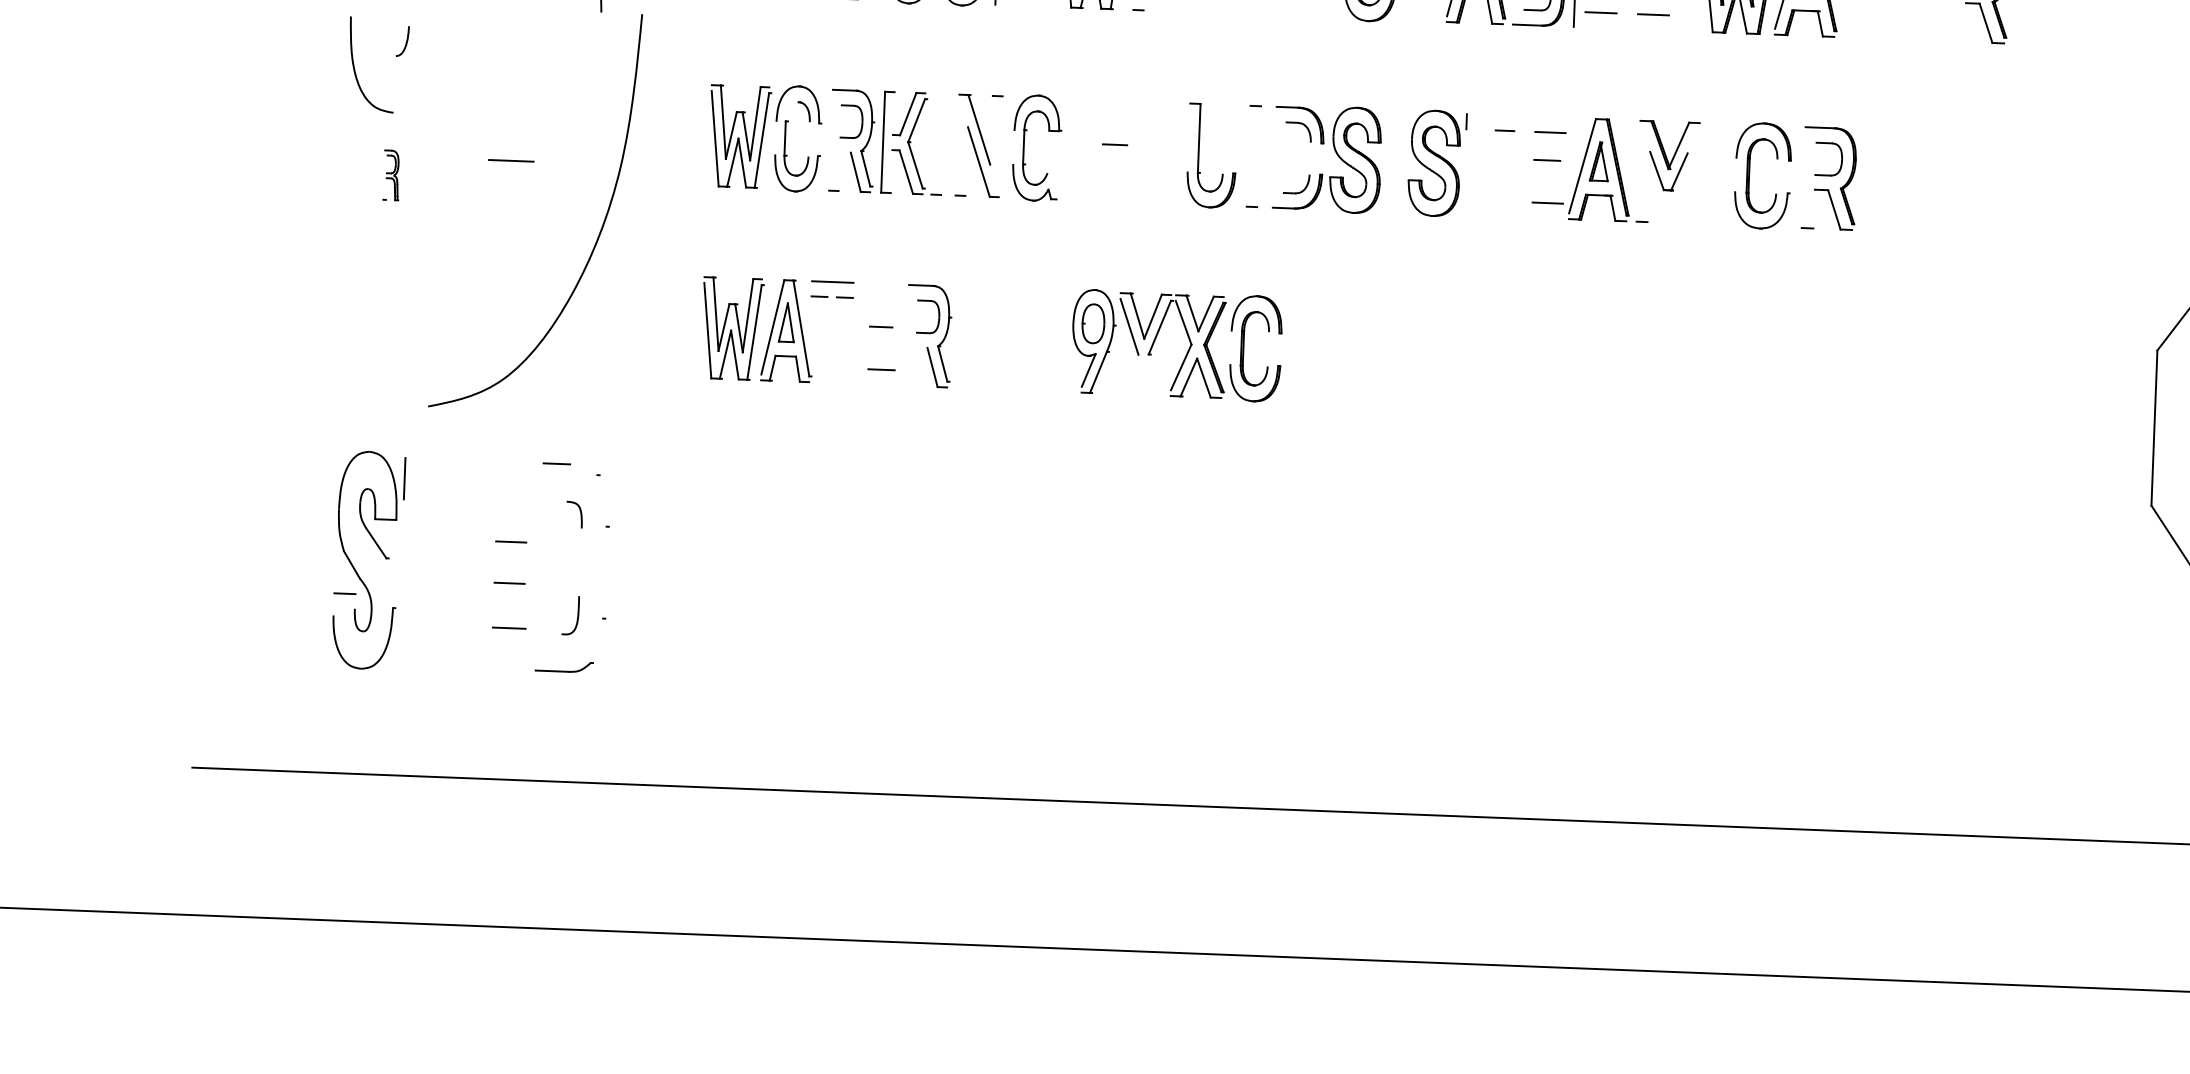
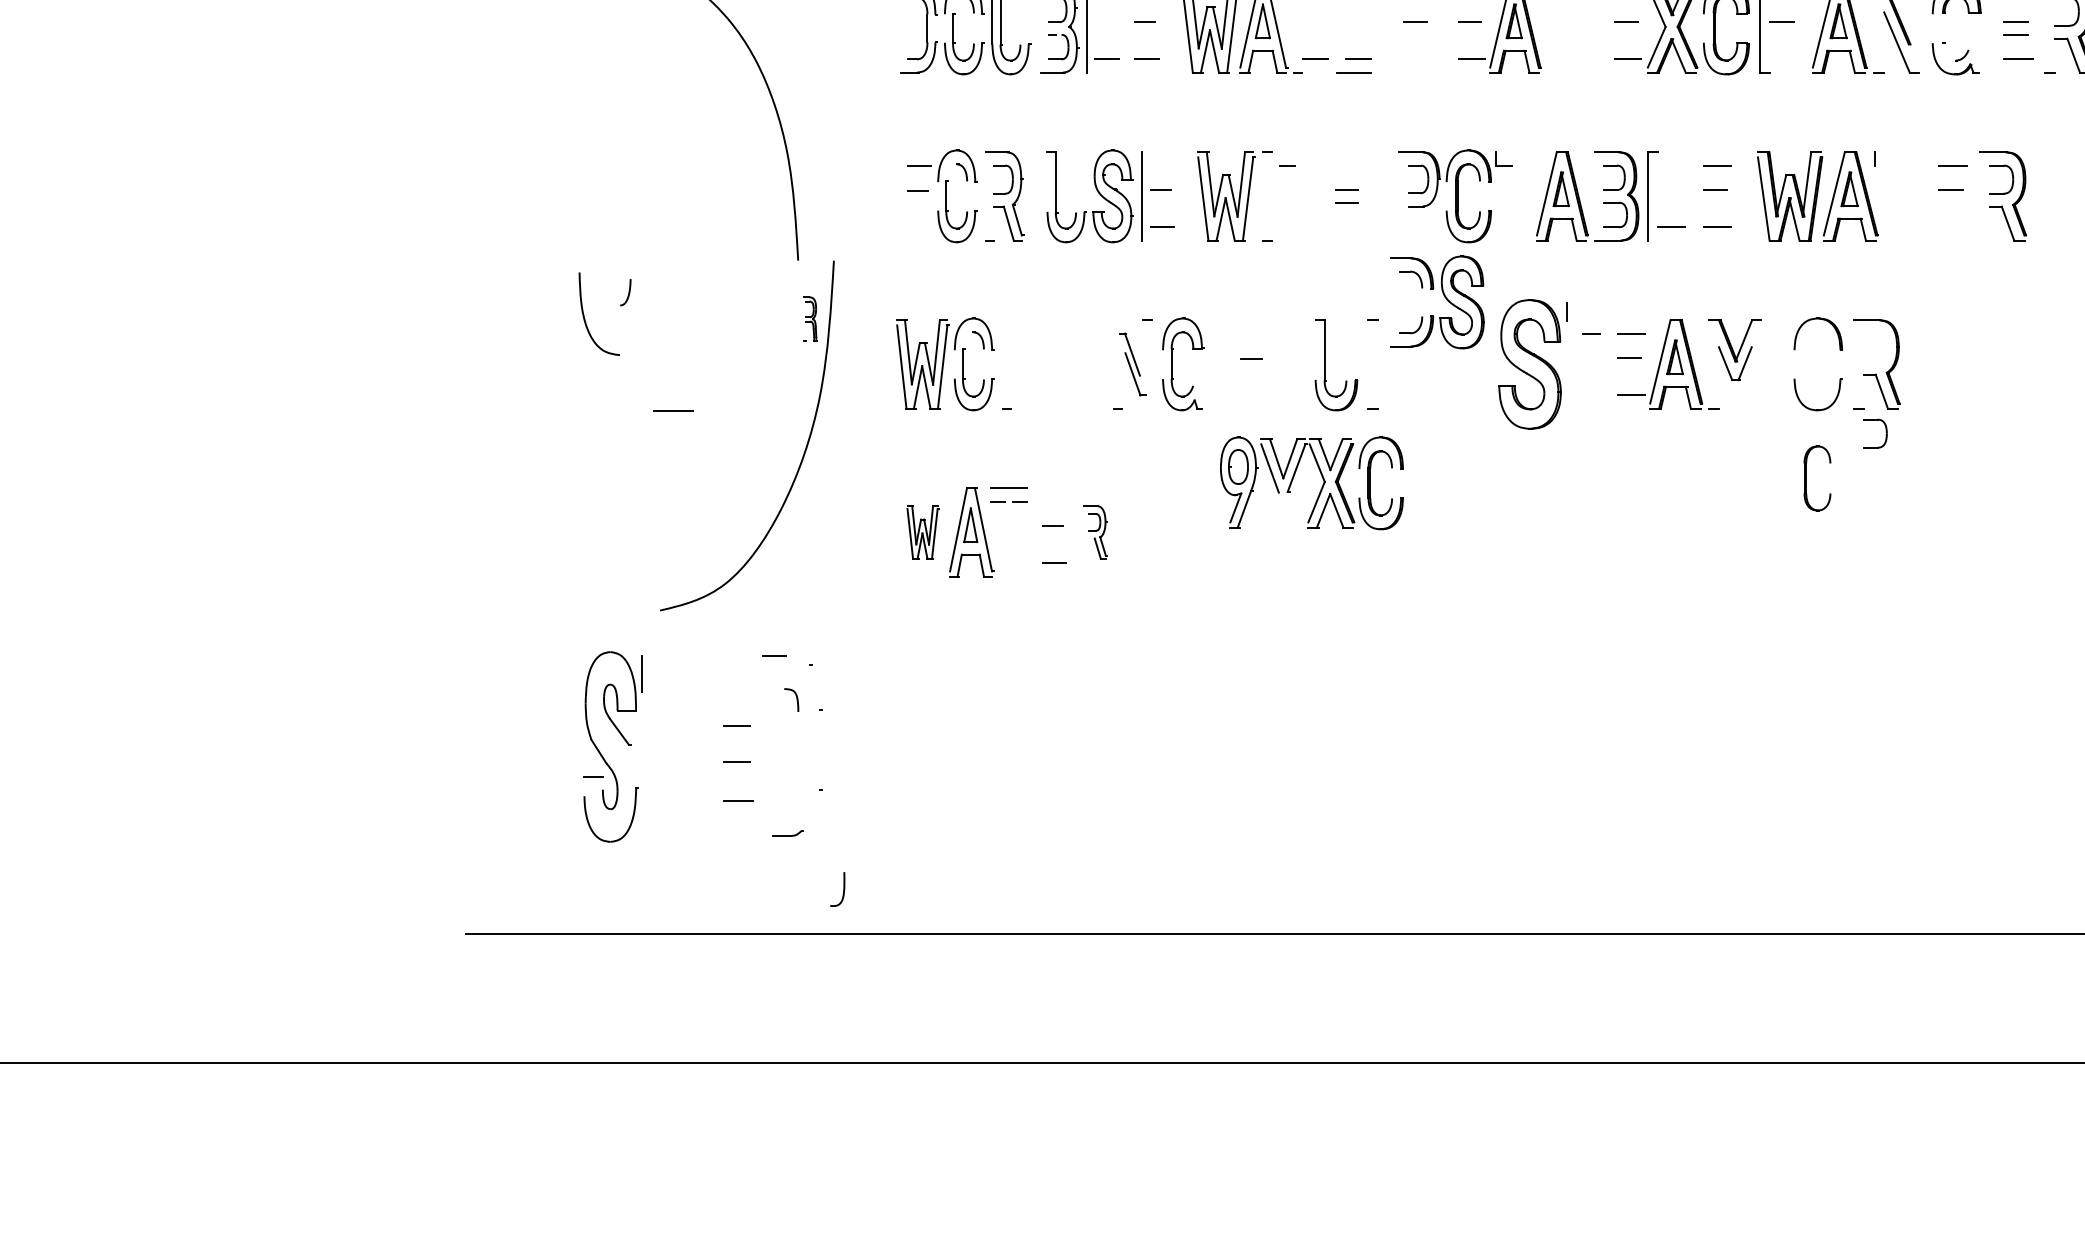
part: (886, 142) -> (1051, 364), removed
part: (978, 145) -> (1132, 364), size x0.7
part: (1335, 153) -> (1444, 297), moved
part: (1840, 157) -> (1885, 431), moved
line: (511, 160) -> (673, 410), moved
part: (1437, 163) -> (1533, 364), size x1.4
part: (391, 174) -> (810, 318), moved
part: (1749, 175) -> (1806, 478), moved
part: (731, 328) -> (922, 532), size x0.6
part: (929, 336) -> (1095, 532), size x0.6
part: (1187, 350) -> (1321, 487), moved
curve: (577, 615) -> (843, 889), moved
part: (564, 666) -> (787, 833), size x0.6

